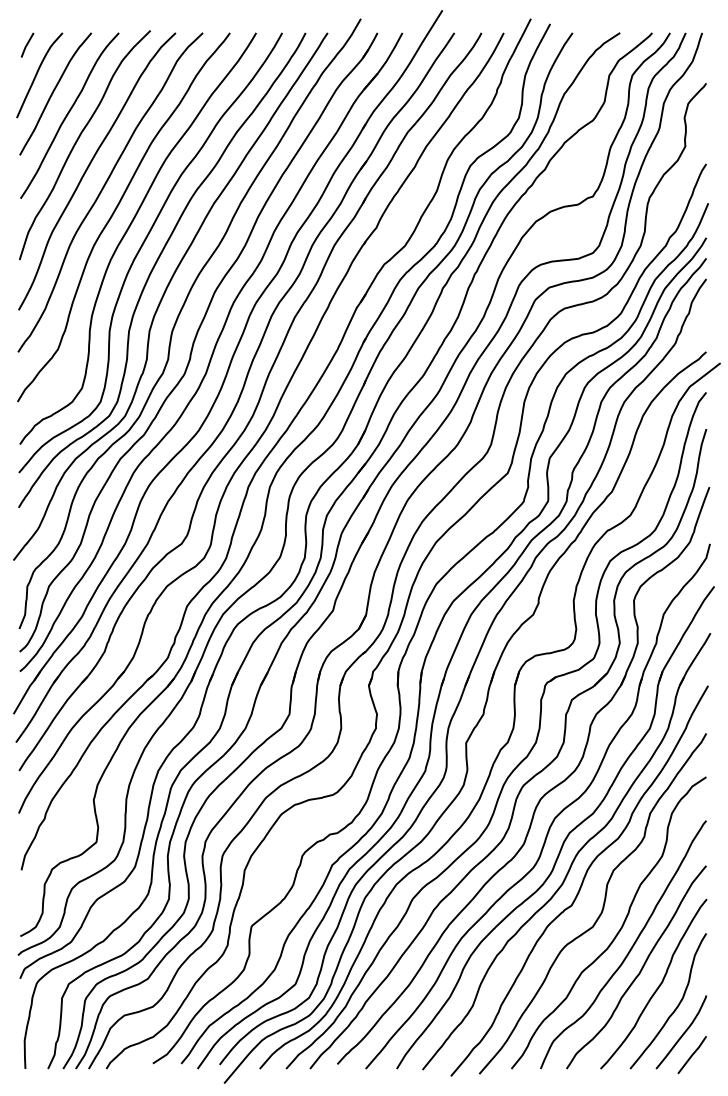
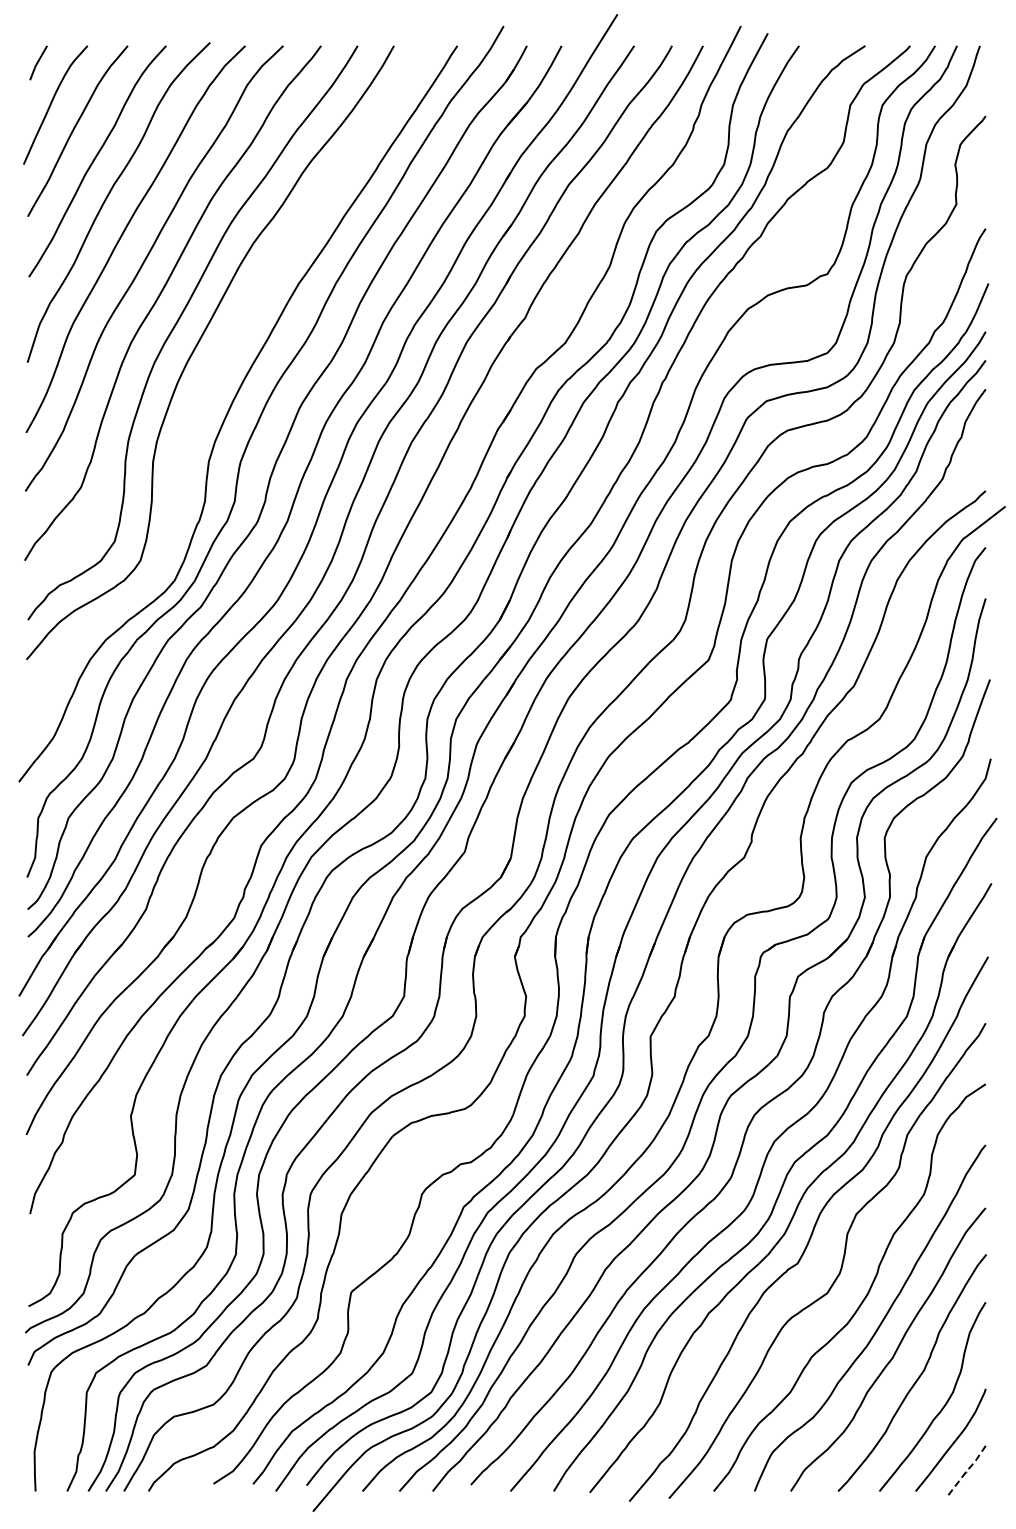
curve: (155, 266) -> (216, 371), removed
line: (692, 1055) -> (966, 1472), solid -> dashed

